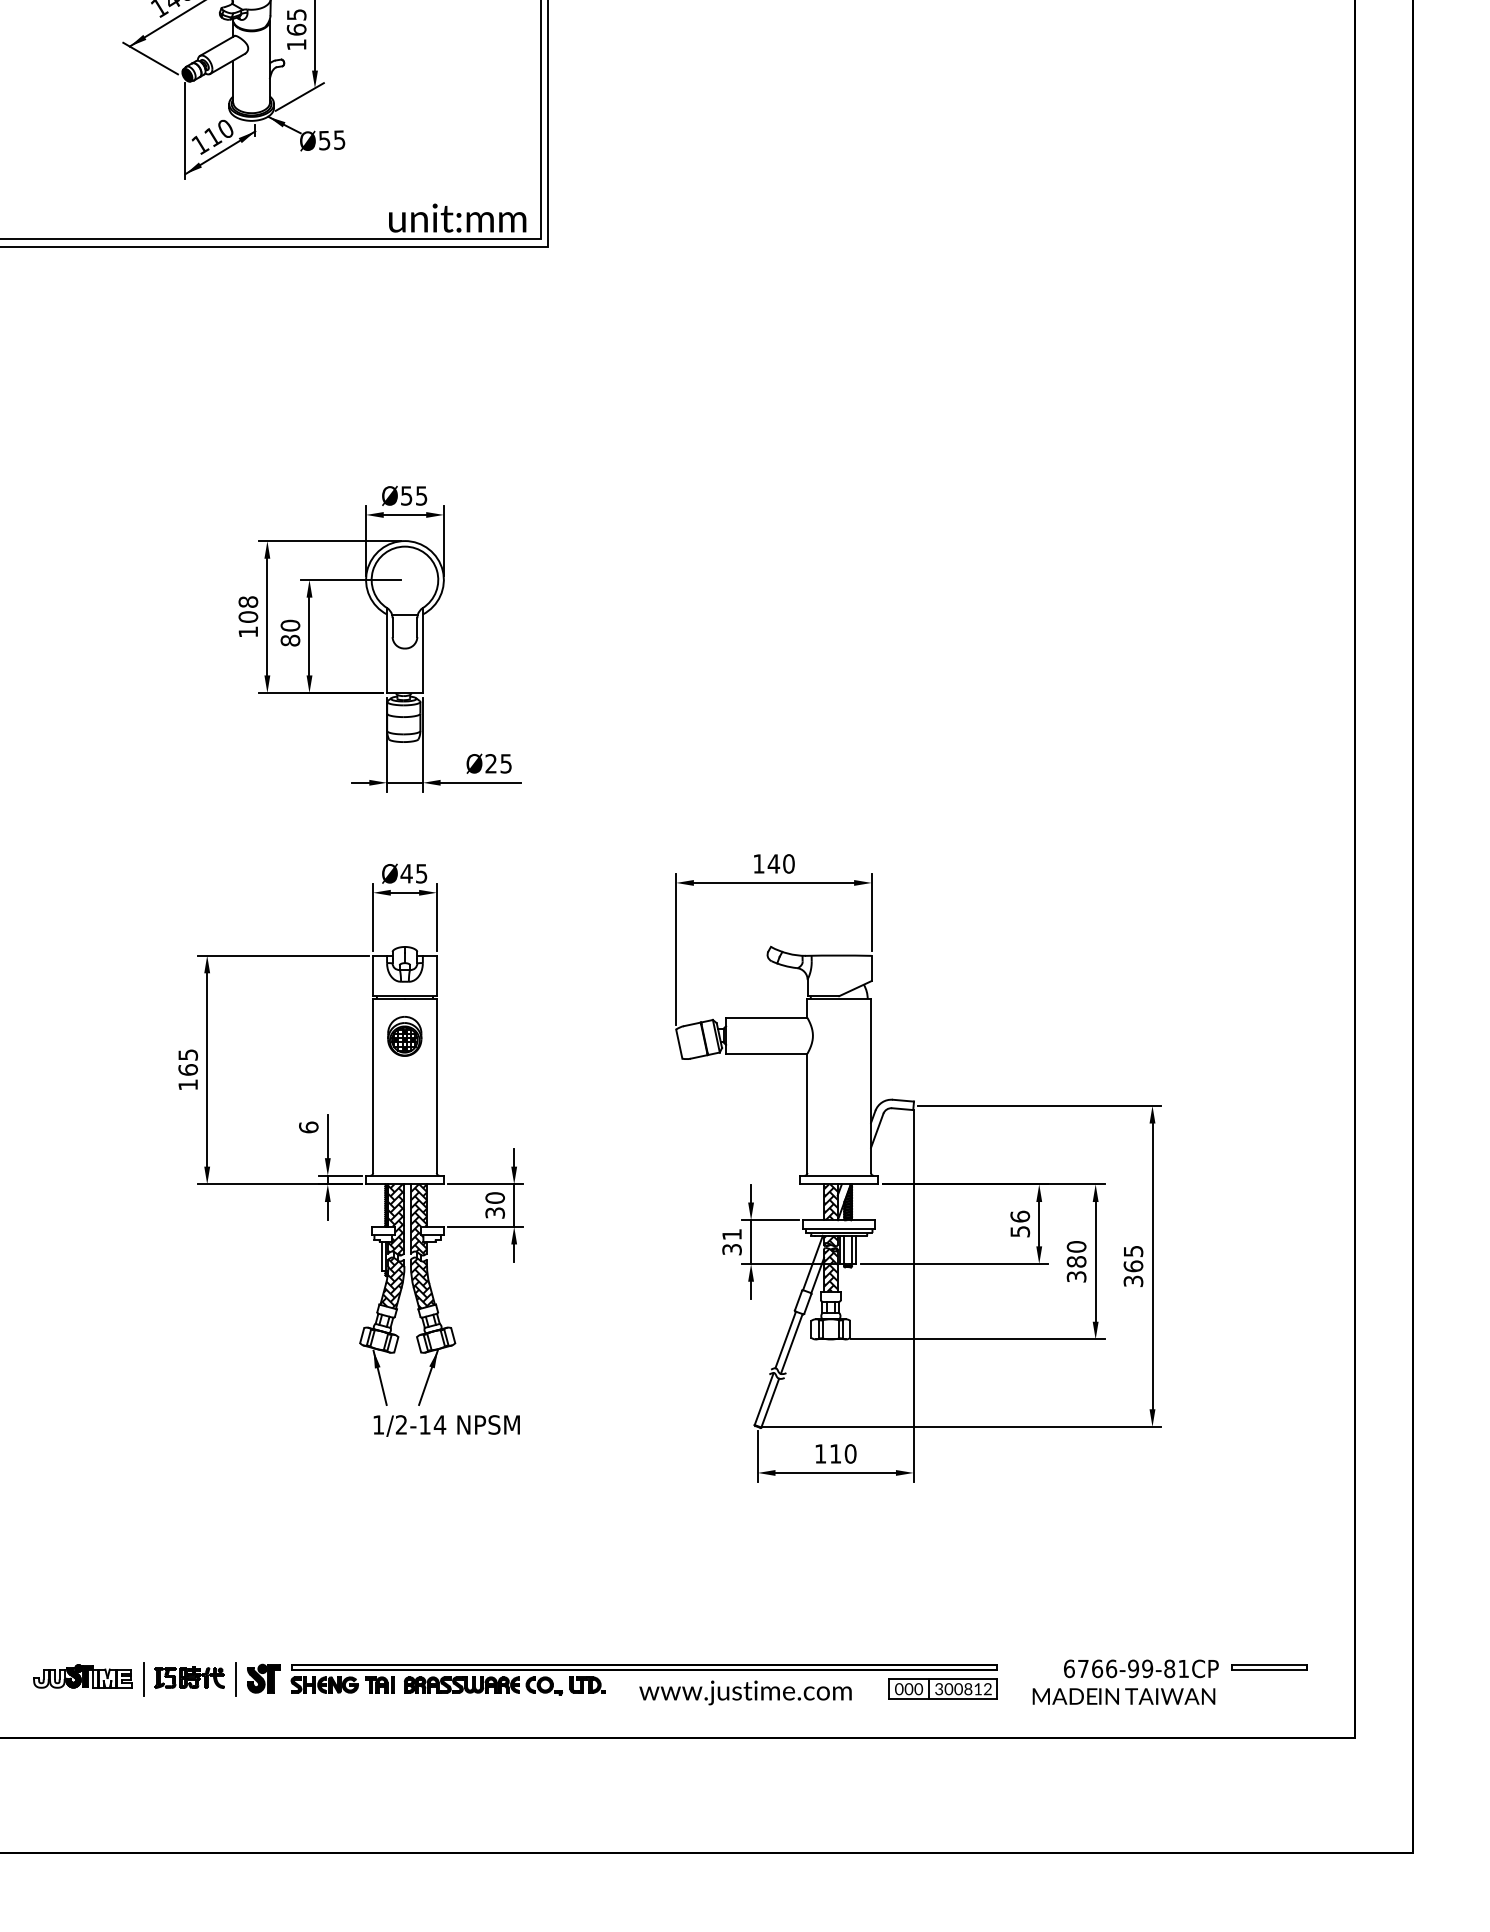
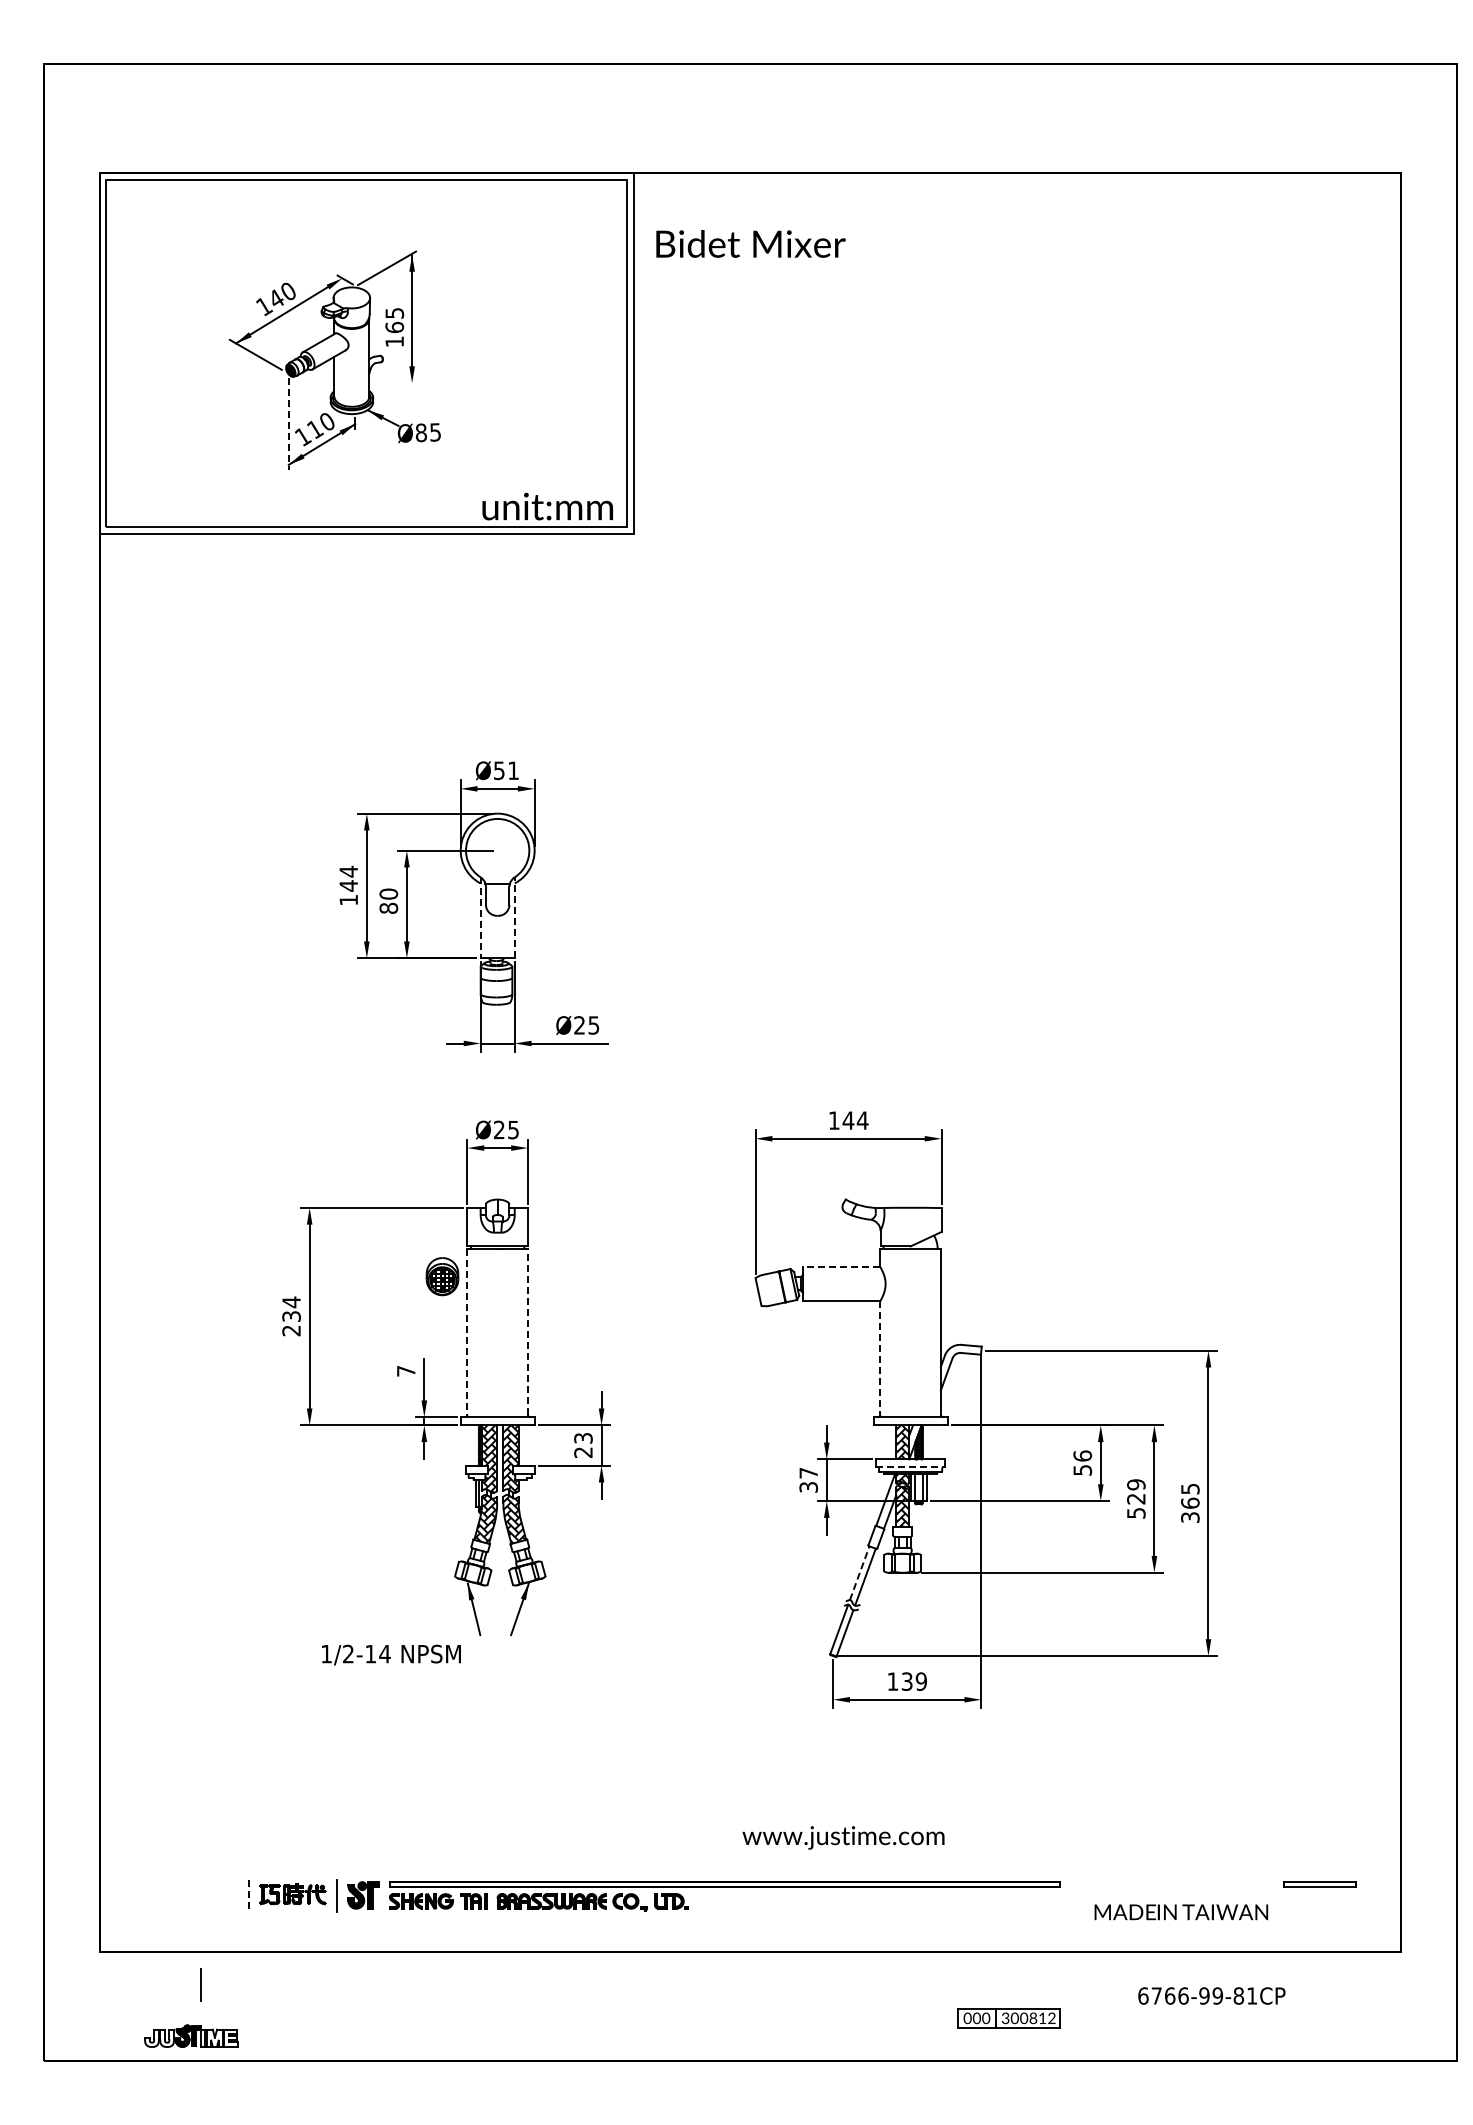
line: (299, 97) -> (397, 391), removed
line: (184, 130) -> (288, 423), solid -> dashed
text: (324, 140) -> (421, 432), Ø55 -> Ø85
text: (421, 495) -> (513, 770), Ø55 -> Ø51
text: (248, 609) -> (348, 878), 108 -> 144
line: (422, 650) -> (514, 917), solid -> dashed
line: (386, 651) -> (480, 918), solid -> dashed
text: (788, 863) -> (862, 1120), 140 -> 144
text: (406, 873) -> (499, 1129), Ø45 -> Ø25
line: (766, 1017) -> (841, 1266), solid -> dashed
part: (404, 1036) -> (442, 1276), moved
text: (188, 1069) -> (291, 1316), 165 -> 234
line: (373, 1085) -> (467, 1331), solid -> dashed
line: (436, 1085) -> (527, 1331), solid -> dashed
line: (807, 1113) -> (880, 1357), solid -> dashed
text: (308, 1126) -> (405, 1370), 6 -> 7
text: (495, 1204) -> (583, 1444), 30 -> 23
line: (840, 1228) -> (911, 1467), solid -> dashed
text: (731, 1235) -> (808, 1473), 31 -> 37
text: (1076, 1261) -> (1136, 1498), 380 -> 529
line: (785, 1340) -> (859, 1573), solid -> dashed
text: (446, 1425) -> (391, 1654), moved
text: (843, 1453) -> (914, 1681), 110 -> 139
text: (1140, 1668) -> (1211, 1995), moved
part: (82, 1675) -> (191, 2035), moved
line: (143, 1679) -> (249, 1896), solid -> dashed
part: (942, 1689) -> (1008, 2018), moved
text: (745, 1692) -> (843, 1837), moved
line: (92, 1772) -> (200, 1984), added

